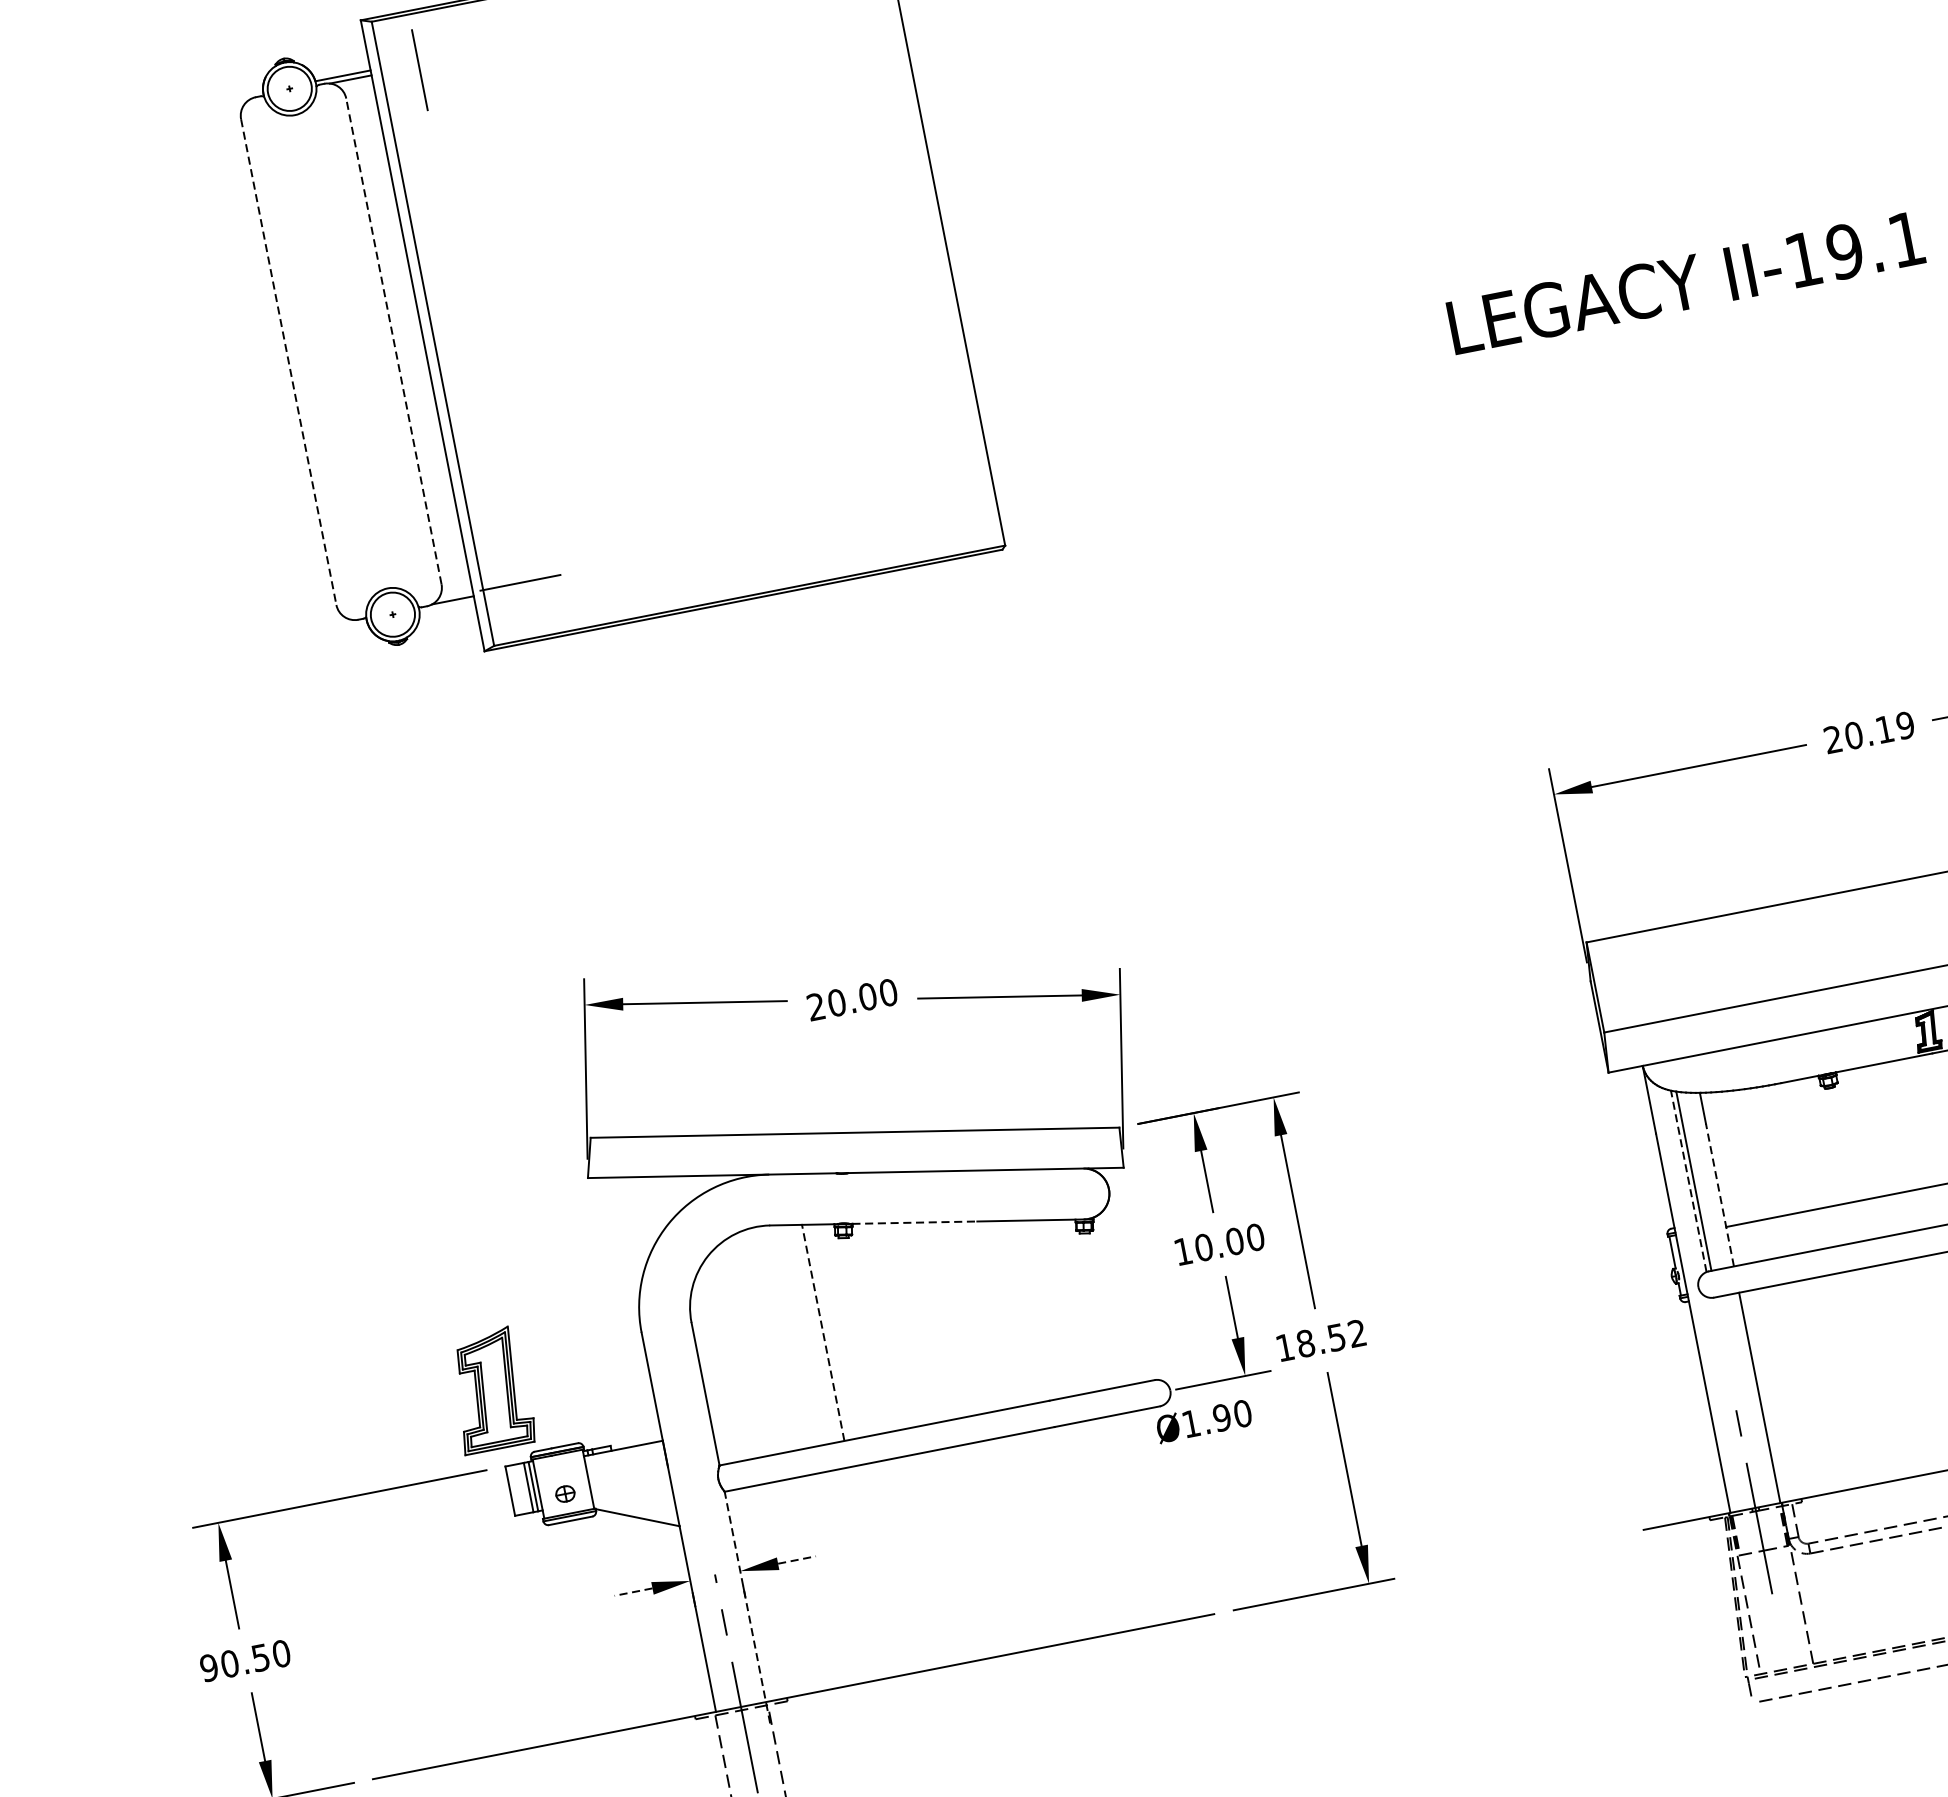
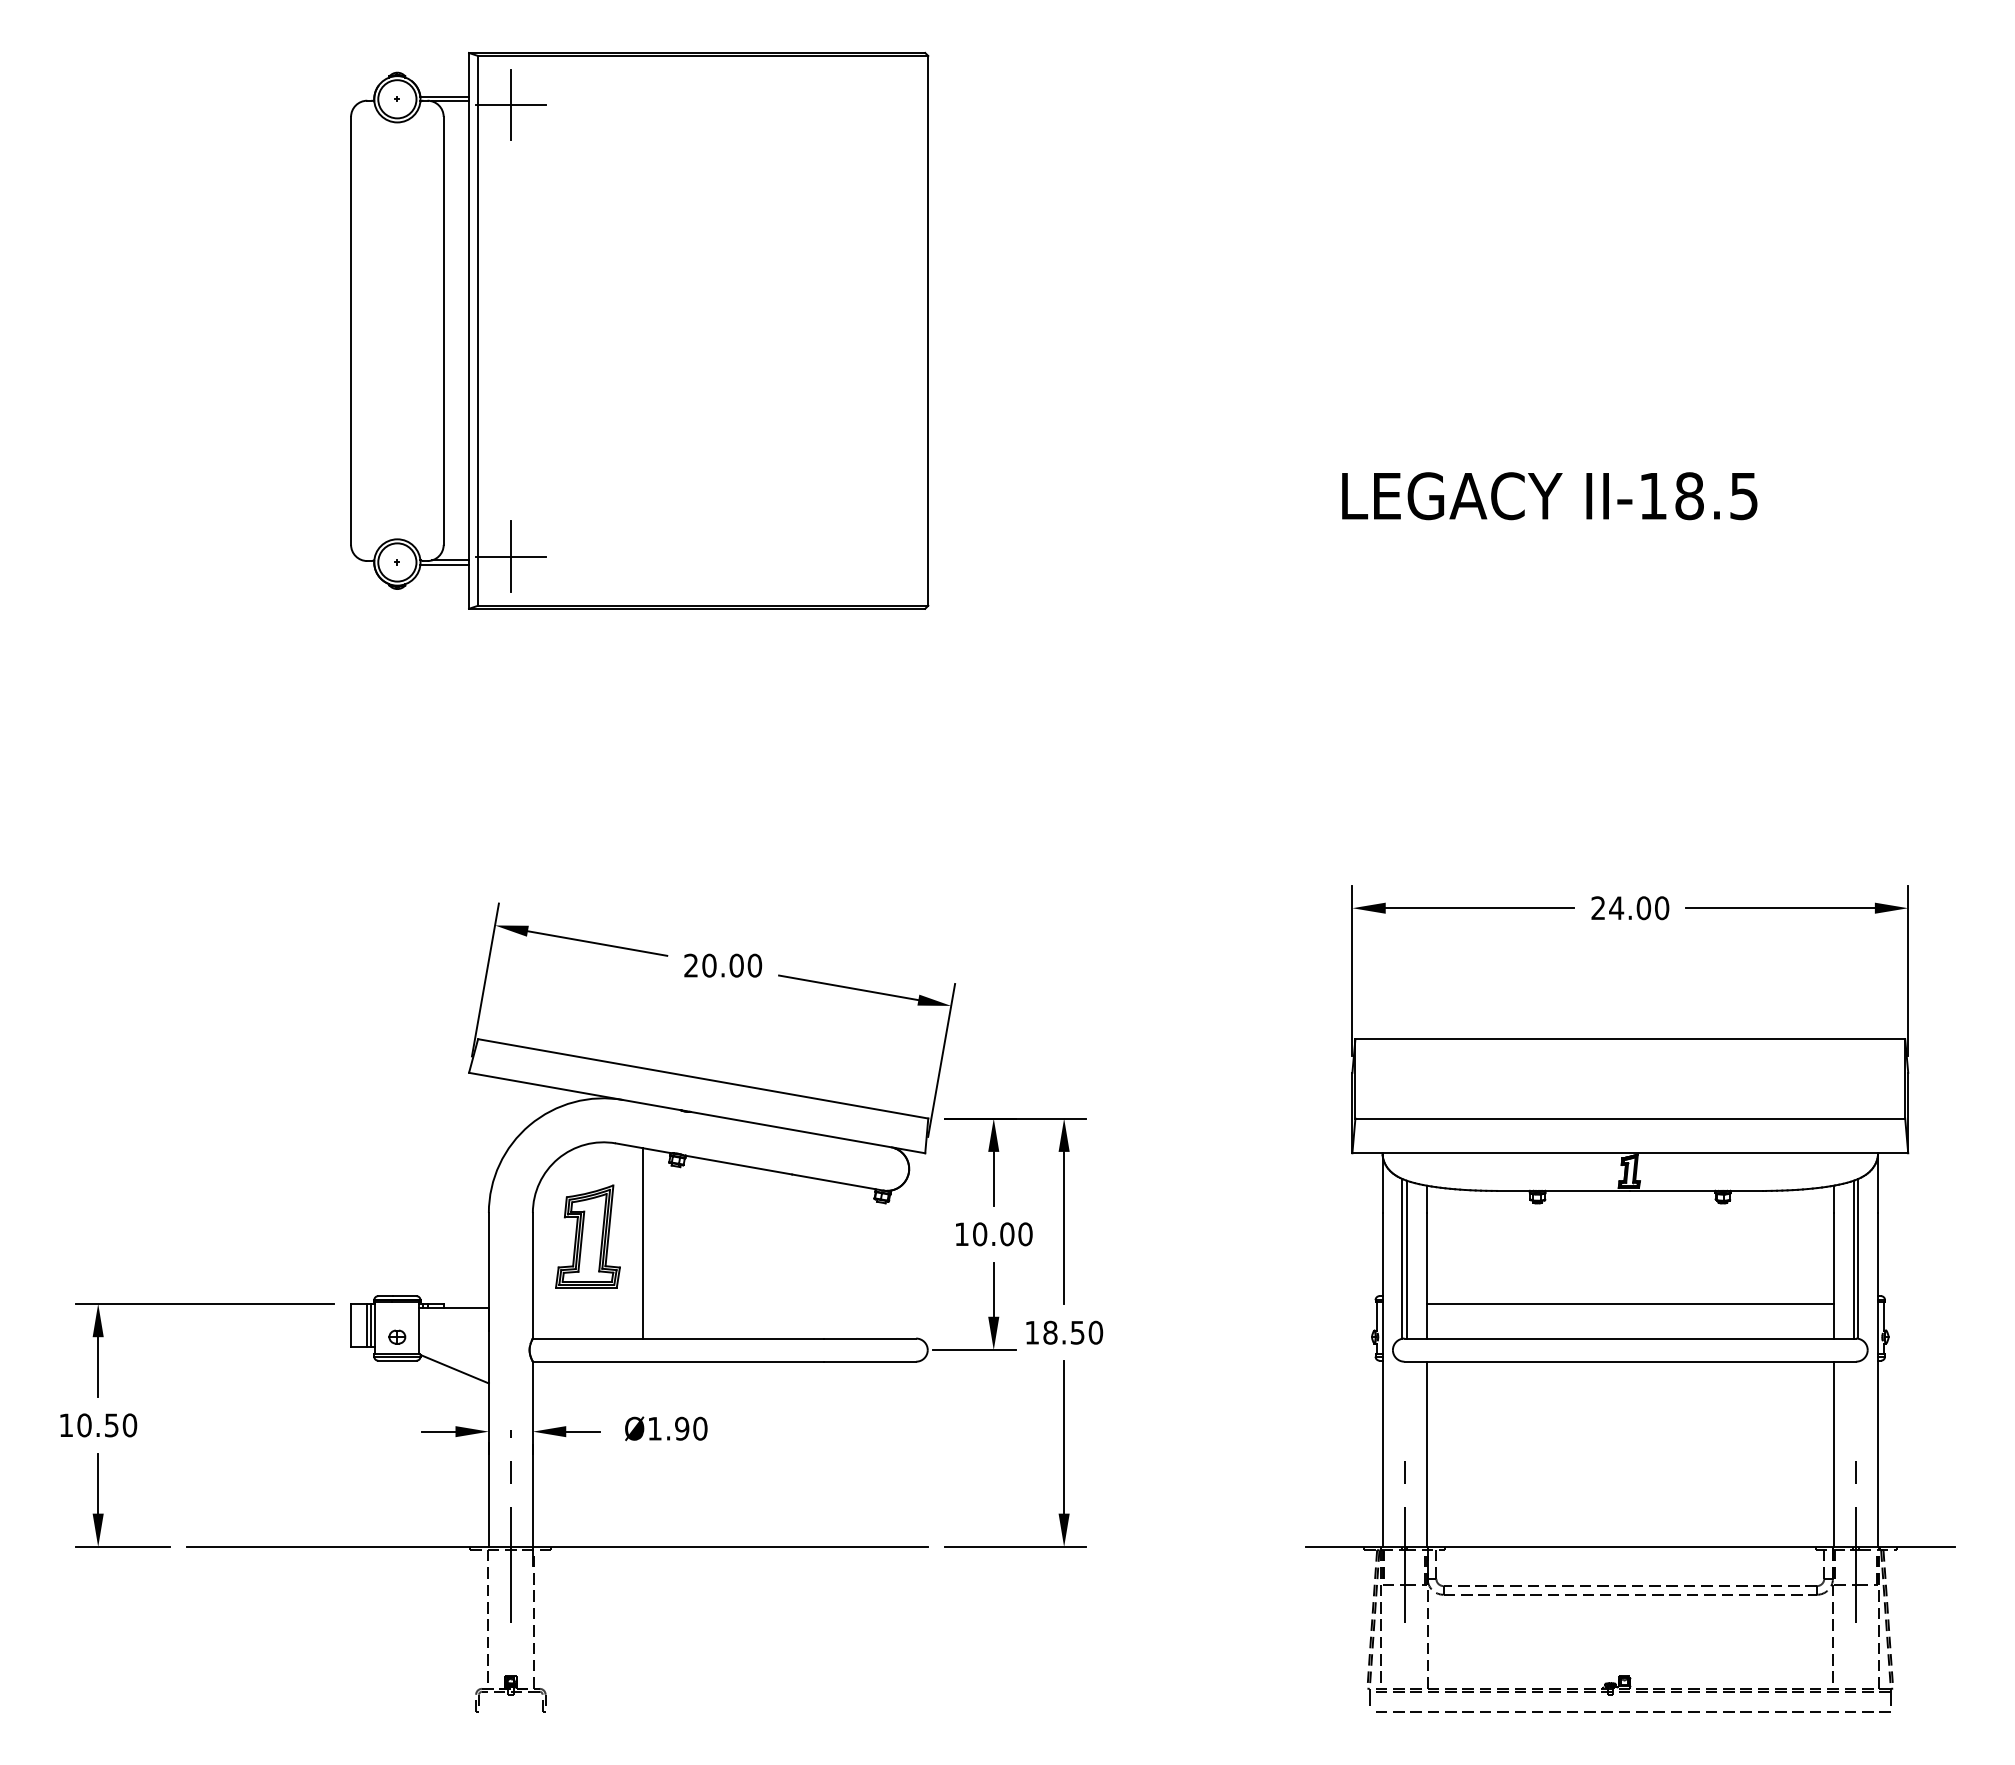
line: (419, 70) -> (510, 105), added
text: (1875, 246) -> (1716, 496), II-19.1 -> II-18.5
line: (393, 341) -> (443, 330), dashed -> solid
line: (289, 361) -> (351, 330), dashed -> solid
line: (519, 582) -> (510, 556), added
line: (446, 606) -> (444, 564), added
text: (1879, 730) -> (1639, 908), 20.19 -> 24.00
line: (1688, 1180) -> (1402, 1258), dashed -> solid
line: (1719, 1194) -> (1426, 1275), dashed -> solid
line: (915, 1223) -> (739, 1165), dashed -> solid
line: (822, 1332) -> (642, 1242), dashed -> solid
text: (1356, 1333) -> (1095, 1332), 18.52 -> 18.50
part: (489, 1390) -> (587, 1236), moved
text: (1204, 1420) -> (666, 1428), moved
line: (796, 1559) -> (582, 1431), dashed -> solid
line: (633, 1591) -> (438, 1431), dashed -> solid
line: (746, 1607) -> (532, 1463), dashed -> solid
text: (209, 1668) -> (66, 1425), 90.50 -> 10.50

